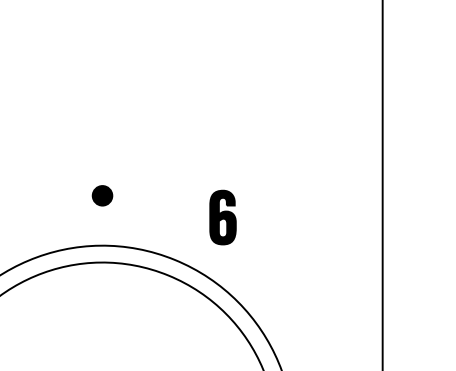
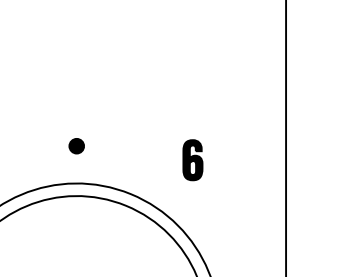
part: (222, 217) -> (192, 160), moved

